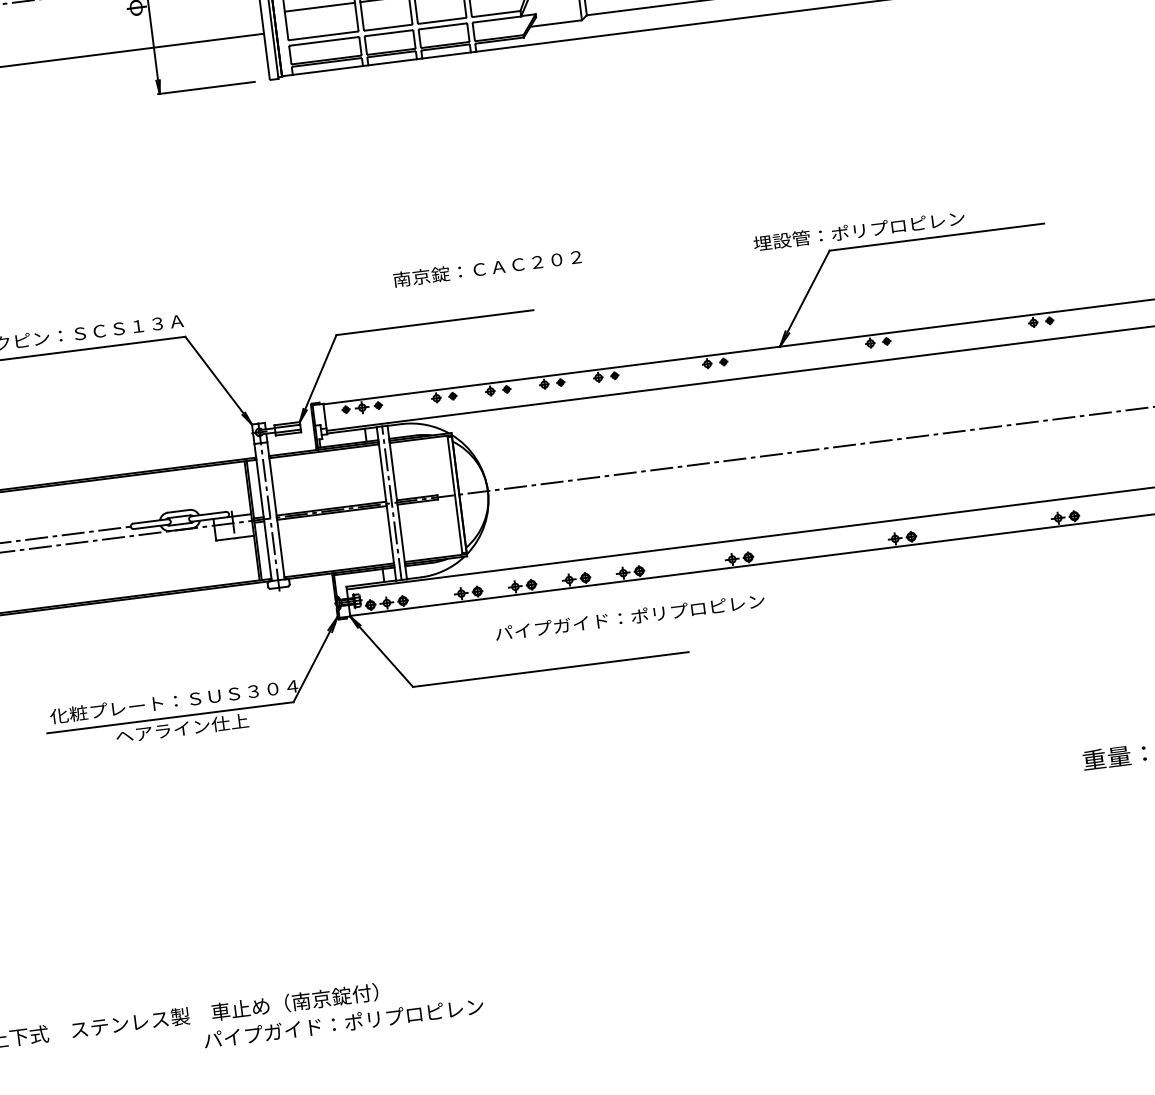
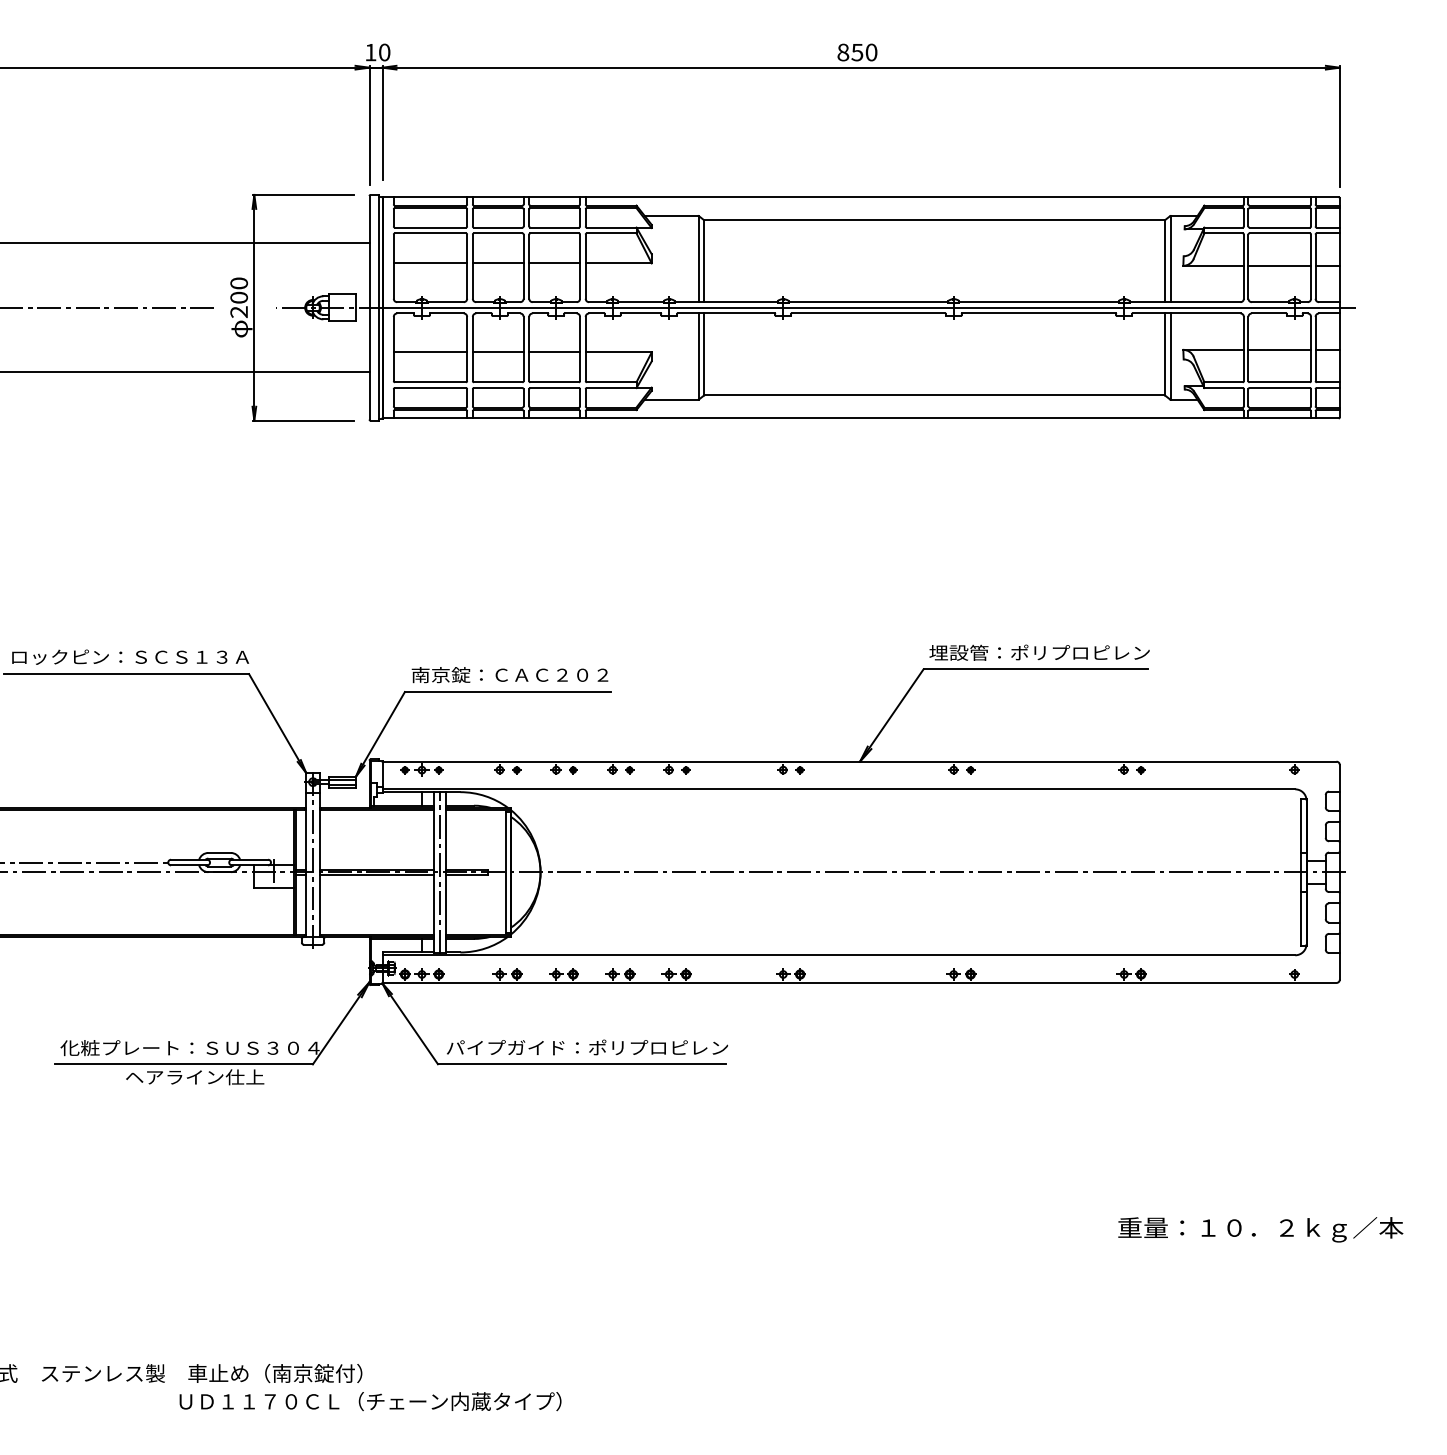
text: (859, 230) -> (1039, 652), moved
text: (487, 268) -> (509, 675), moved
text: (630, 617) -> (587, 1047), moved
text: (388, 1017) -> (369, 1401), パイプガイド：ポリプロピレン -> ＵＤ１１７０ＣＬ（チェーン内蔵タイプ）

